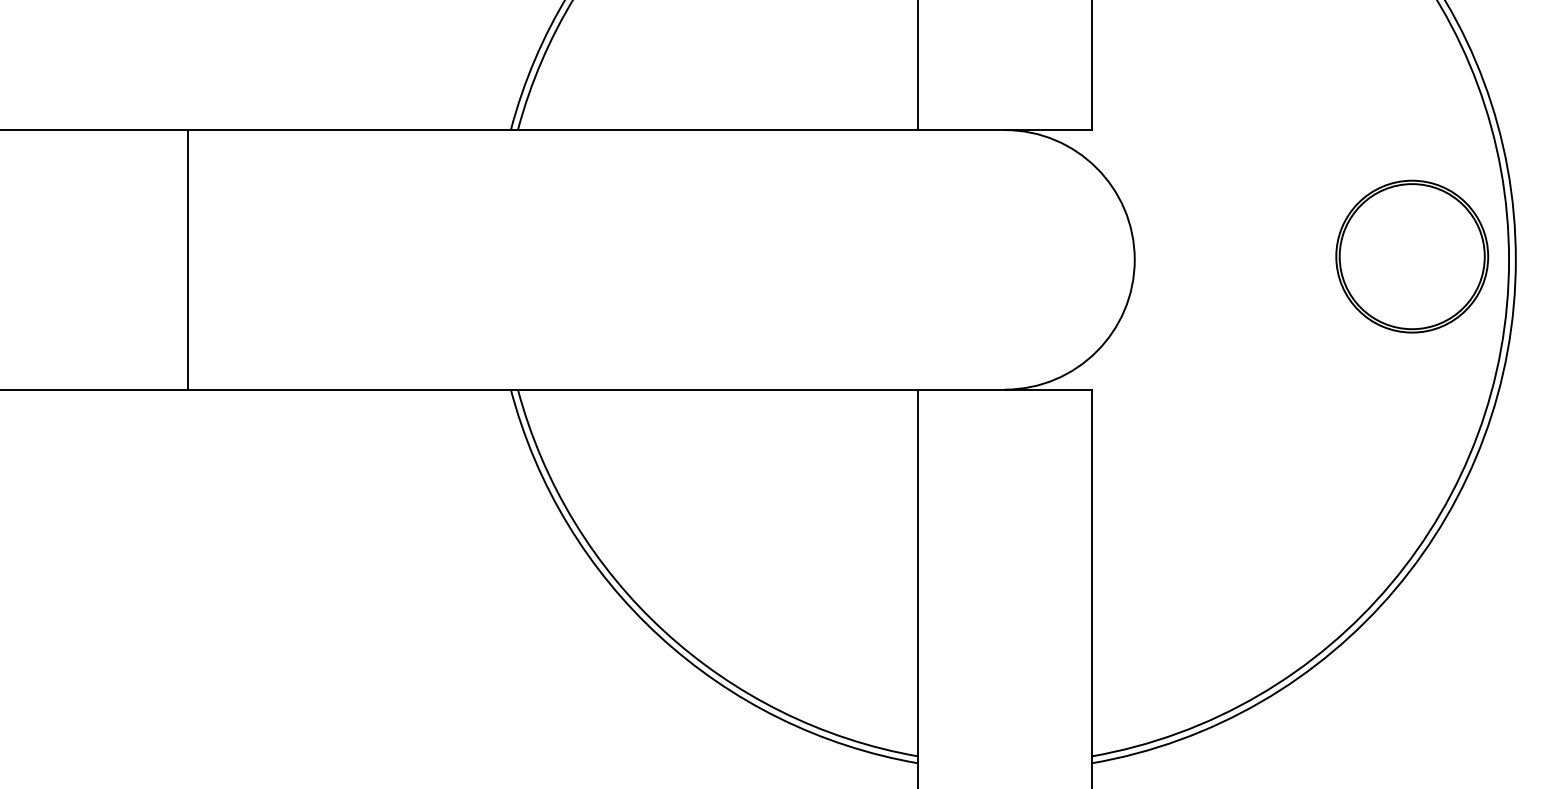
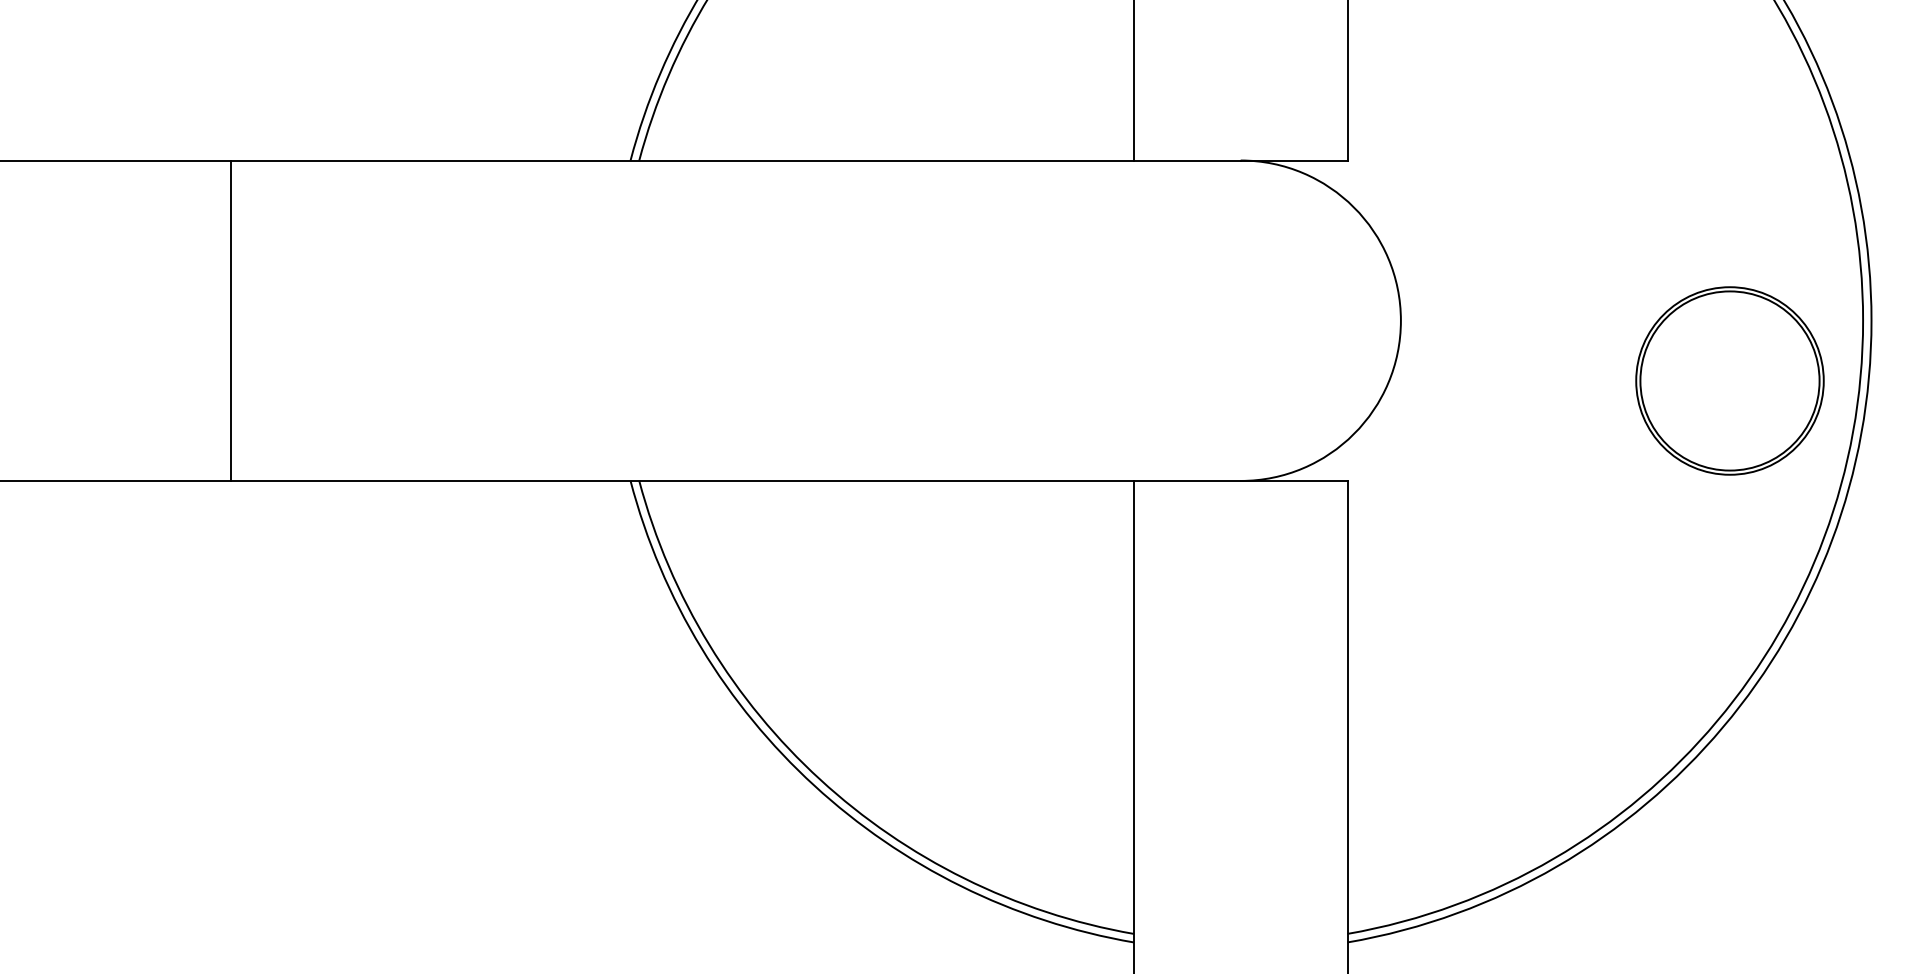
part: (1412, 256) -> (1730, 380), moved

